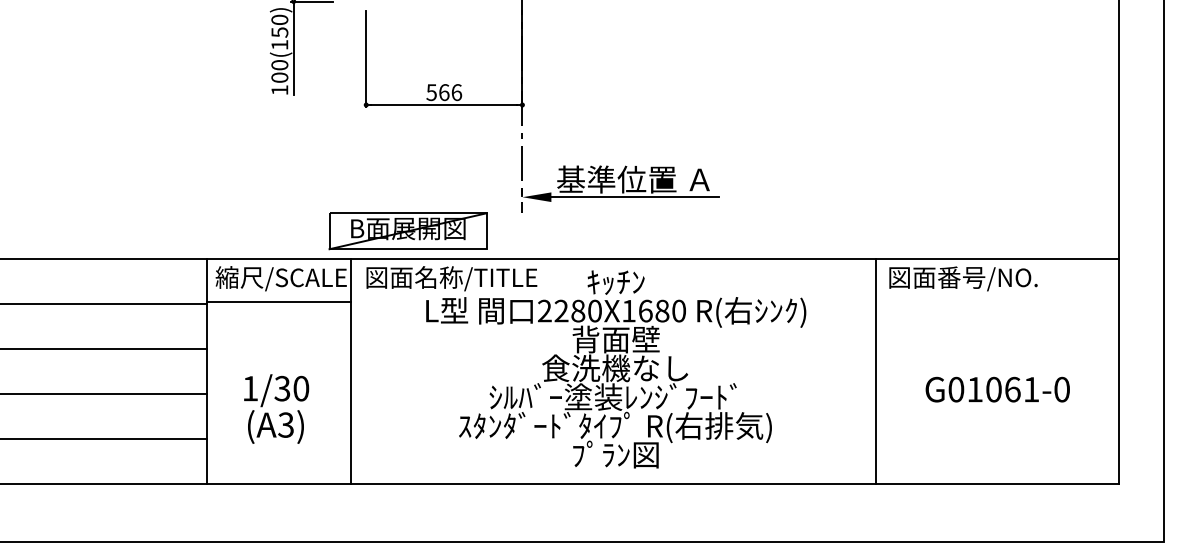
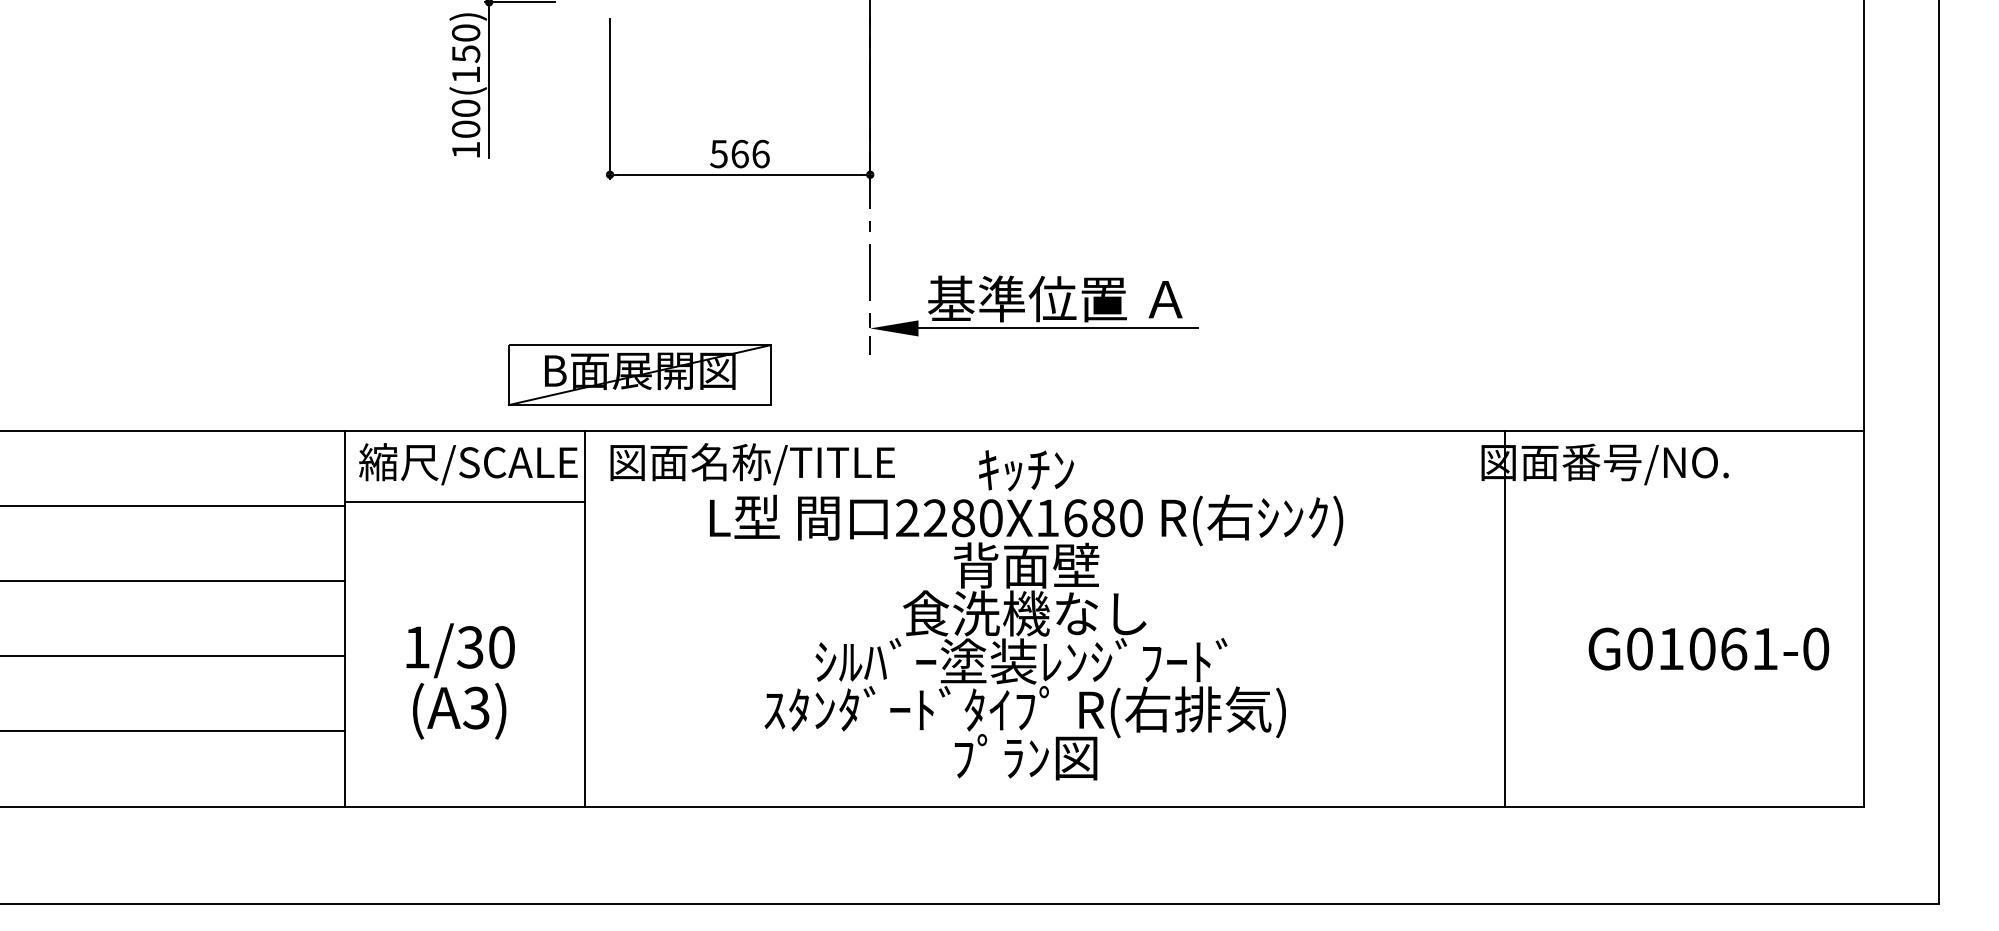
part: (407, 231) -> (638, 375), moved
line: (876, 371) -> (1505, 618), moved
text: (997, 389) -> (1708, 648), moved

